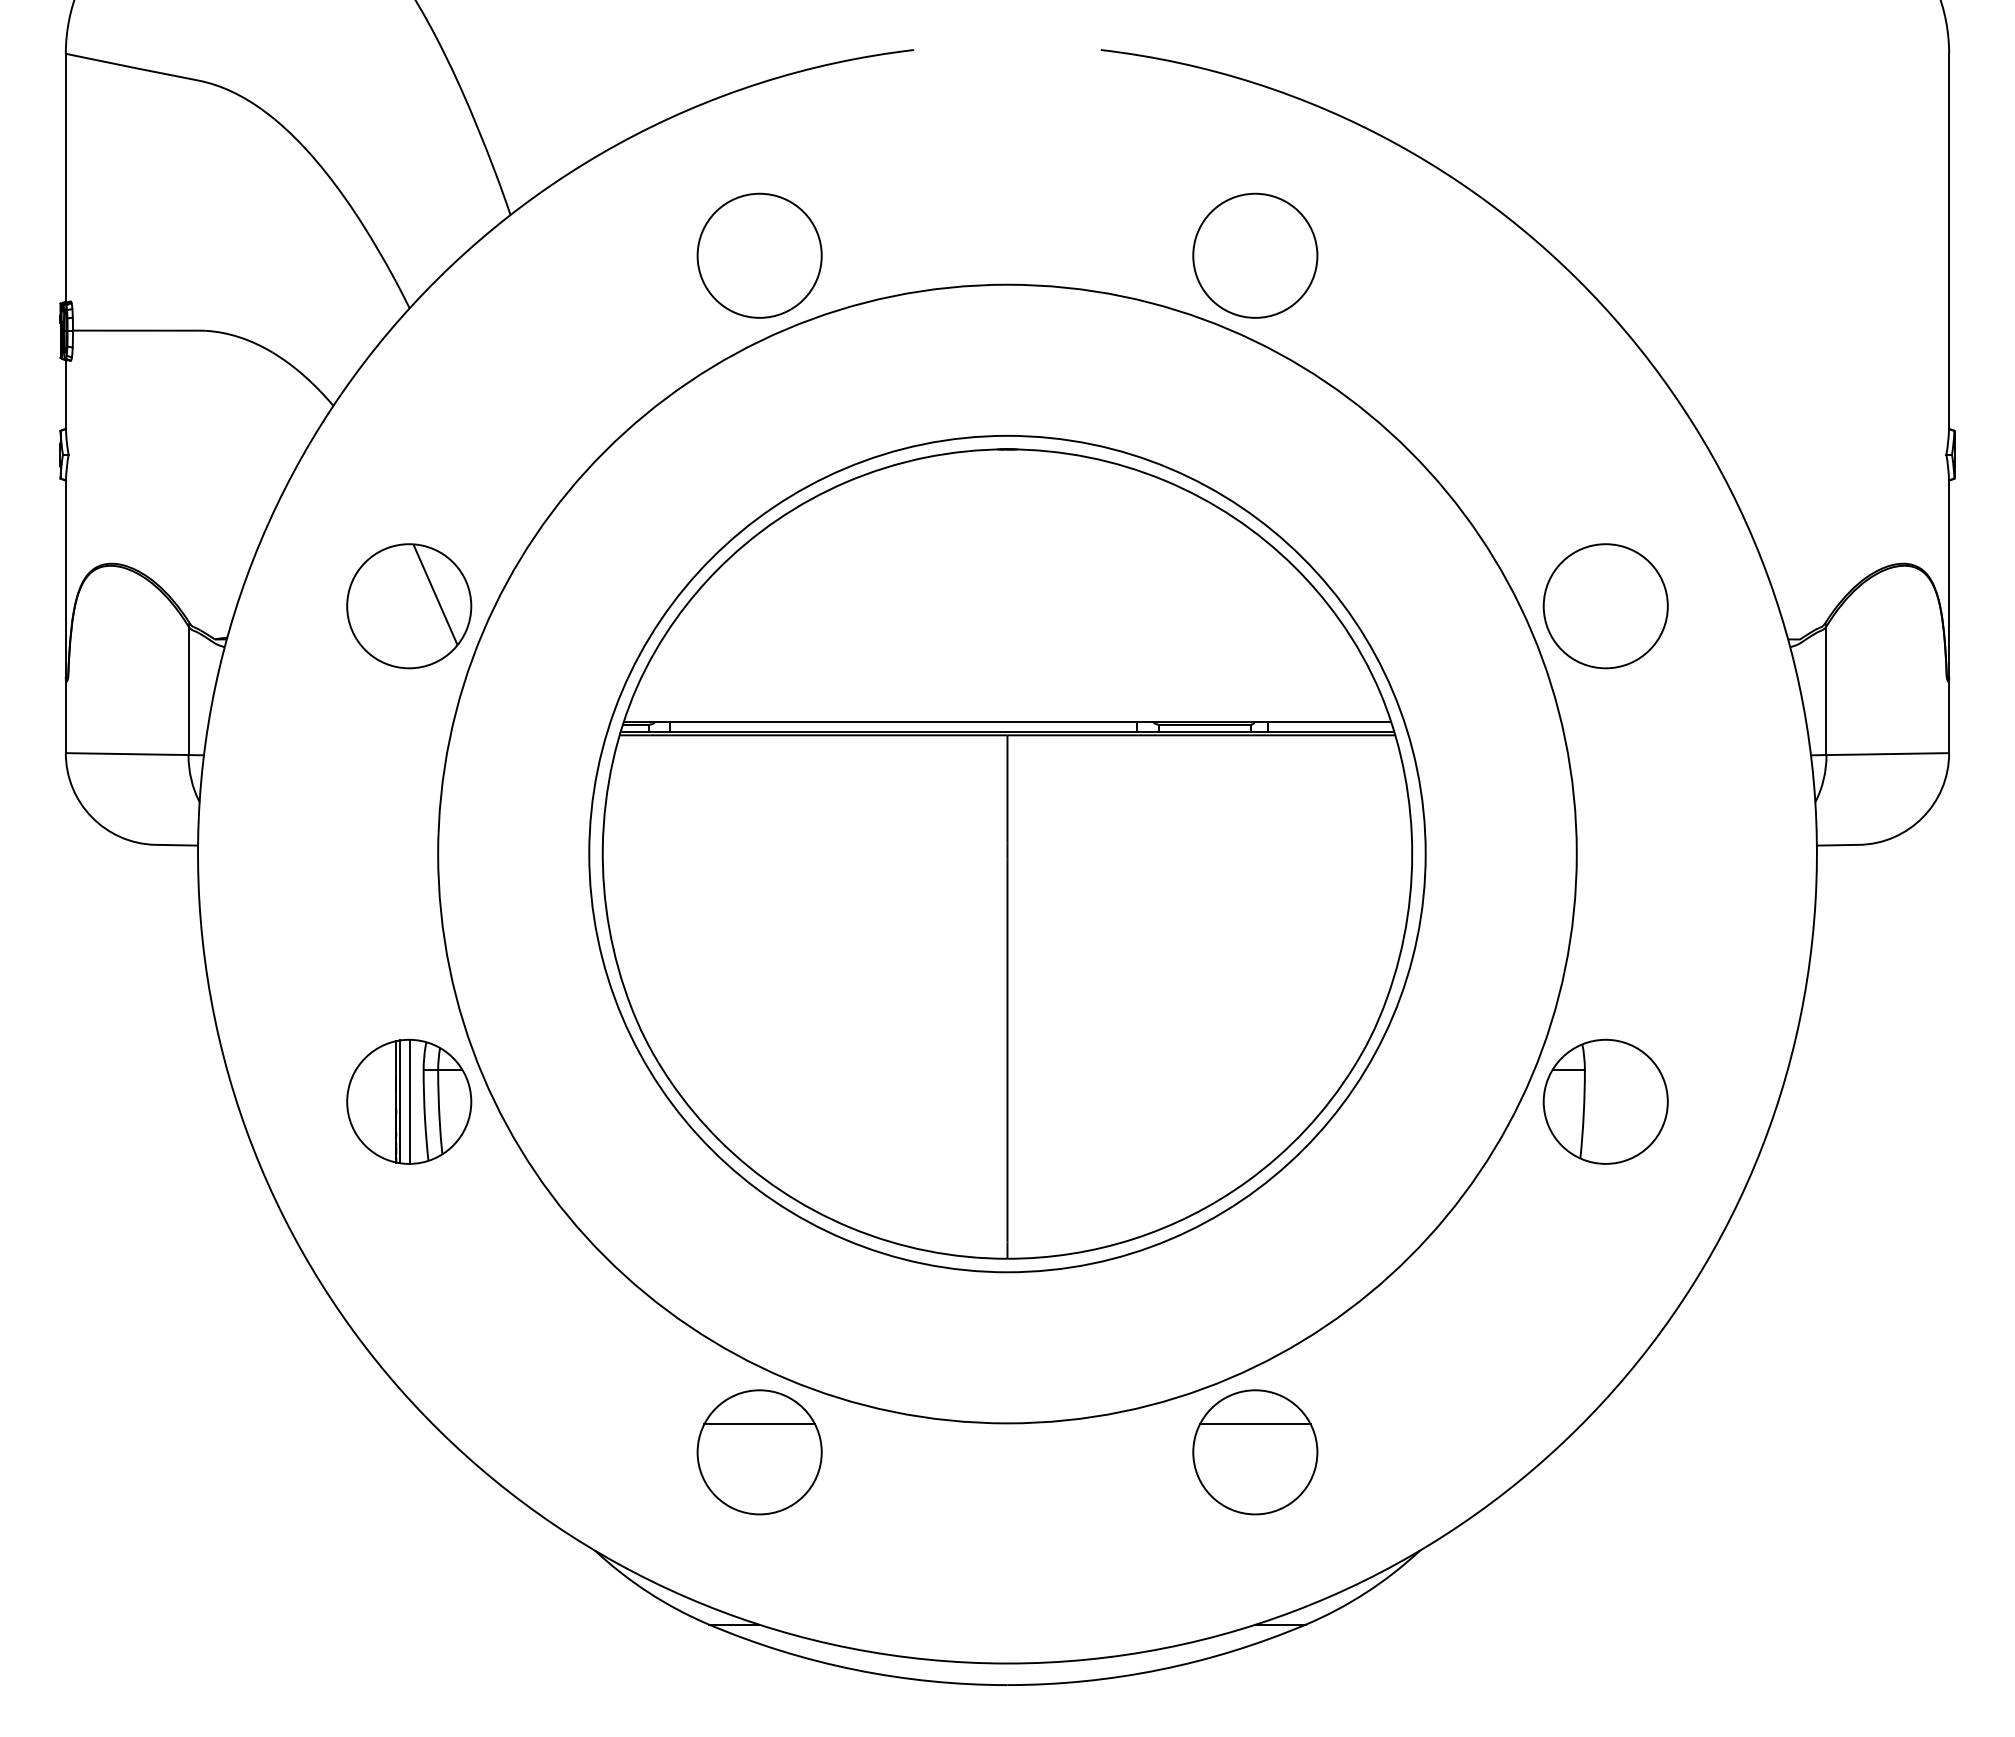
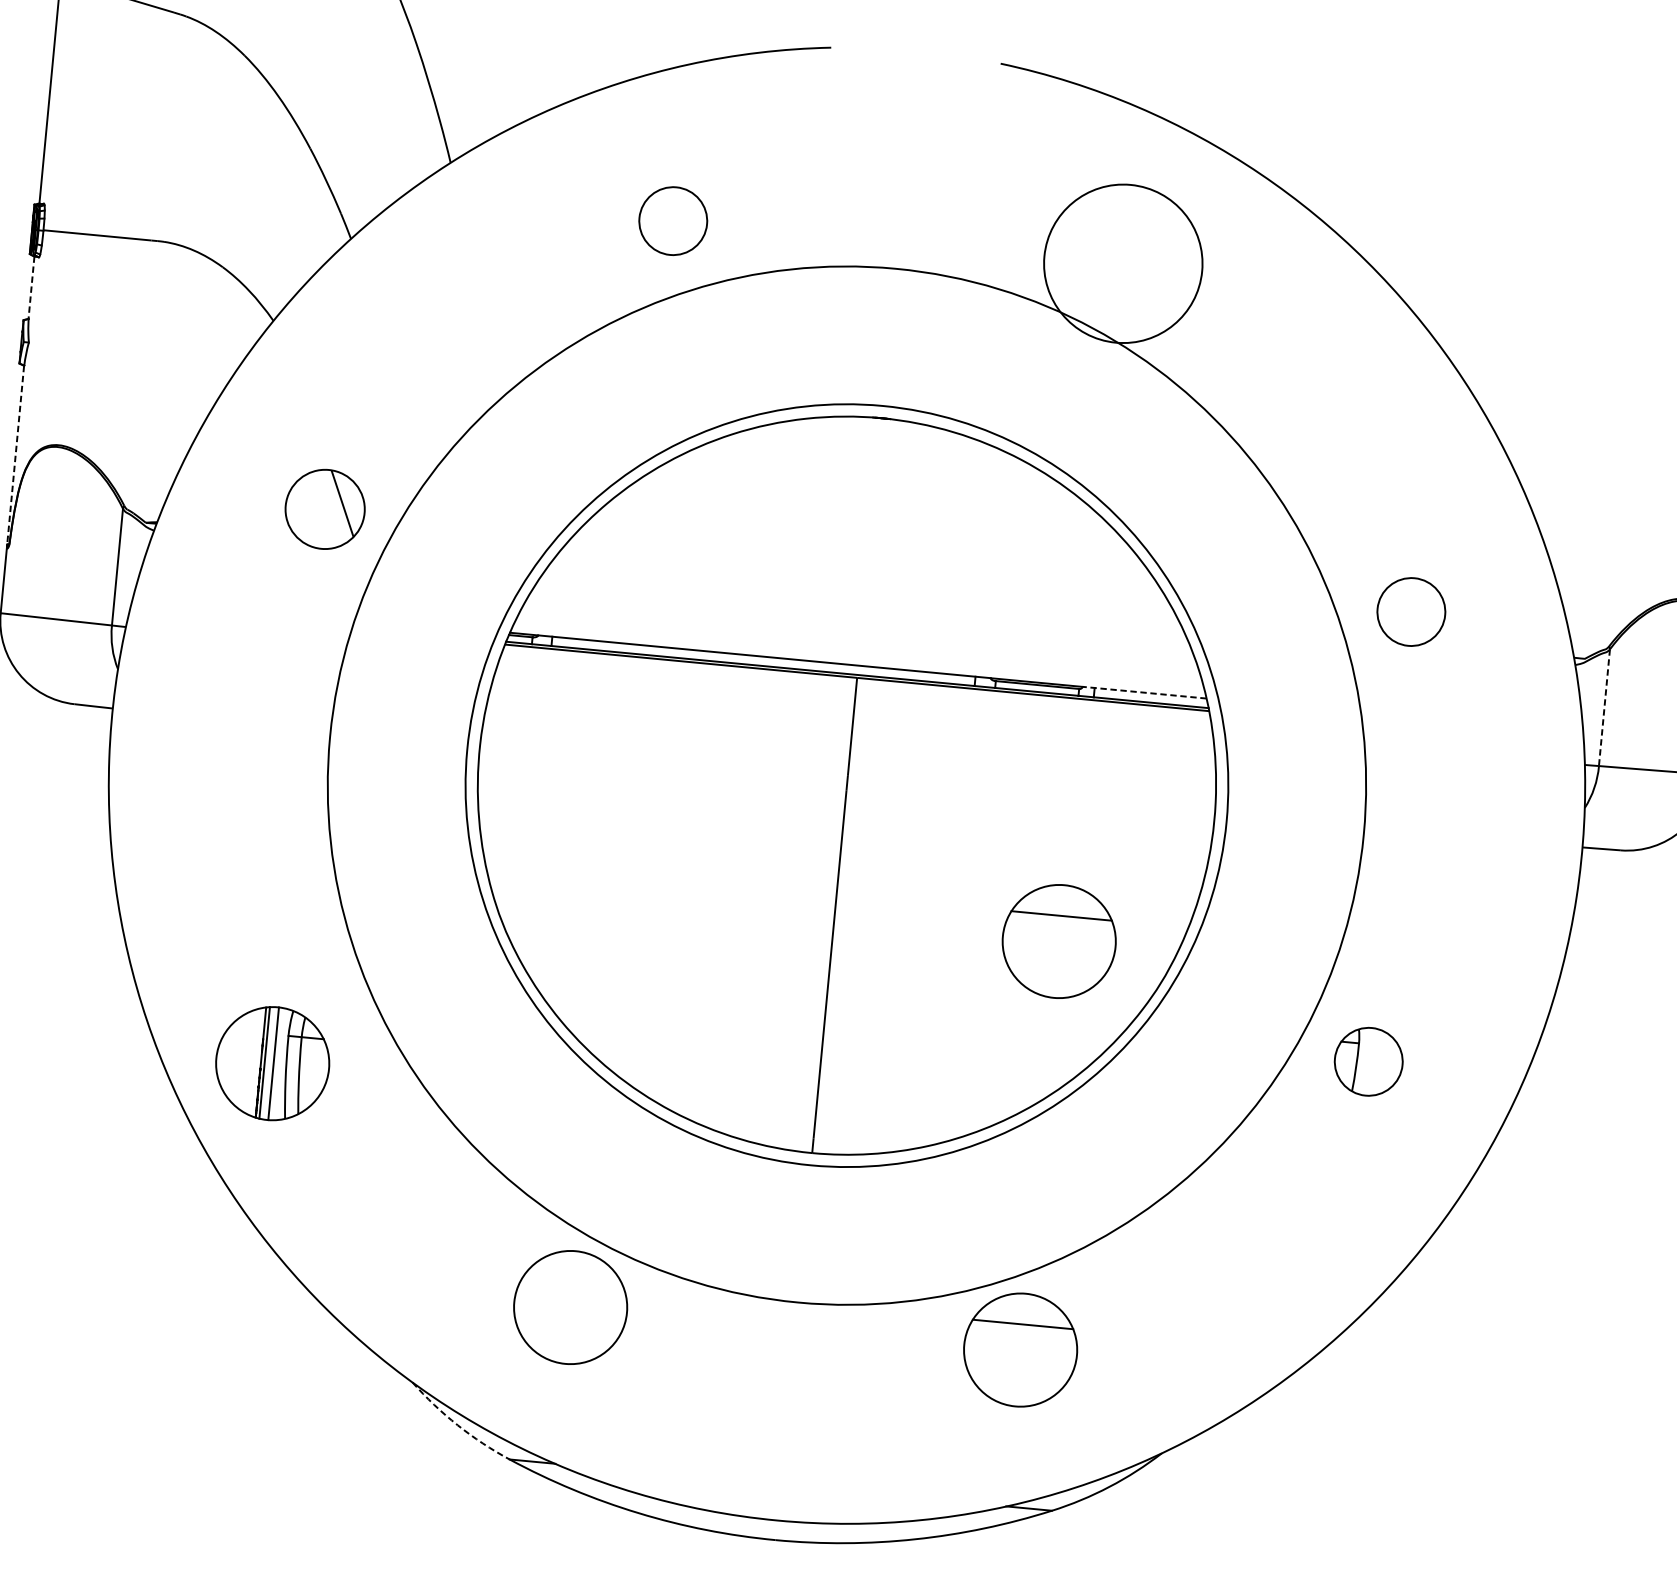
circle: (759, 255) -> (673, 220), size x0.6
circle: (1255, 255) -> (1123, 263), size x1.4
line: (65, 395) -> (31, 288), solid -> dashed
line: (65, 579) -> (15, 455), solid -> dashed
part: (409, 606) -> (325, 509), size x0.7
circle: (1605, 606) -> (1411, 612), size x0.6
line: (1826, 691) -> (1604, 708), solid -> dashed
line: (1322, 721) -> (1144, 692), solid -> dashed
part: (1255, 1002) -> (1059, 941), added
part: (409, 1101) -> (272, 1063), moved
part: (1605, 1101) -> (1368, 1061), size x0.6
line: (759, 1424) -> (572, 1282), removed
arc: (648, 1592) -> (457, 1425), solid -> dashed

